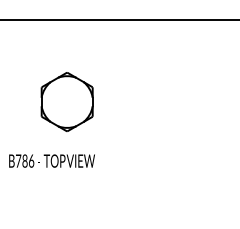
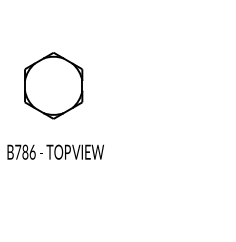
part: (66, 101) -> (52, 85), moved

